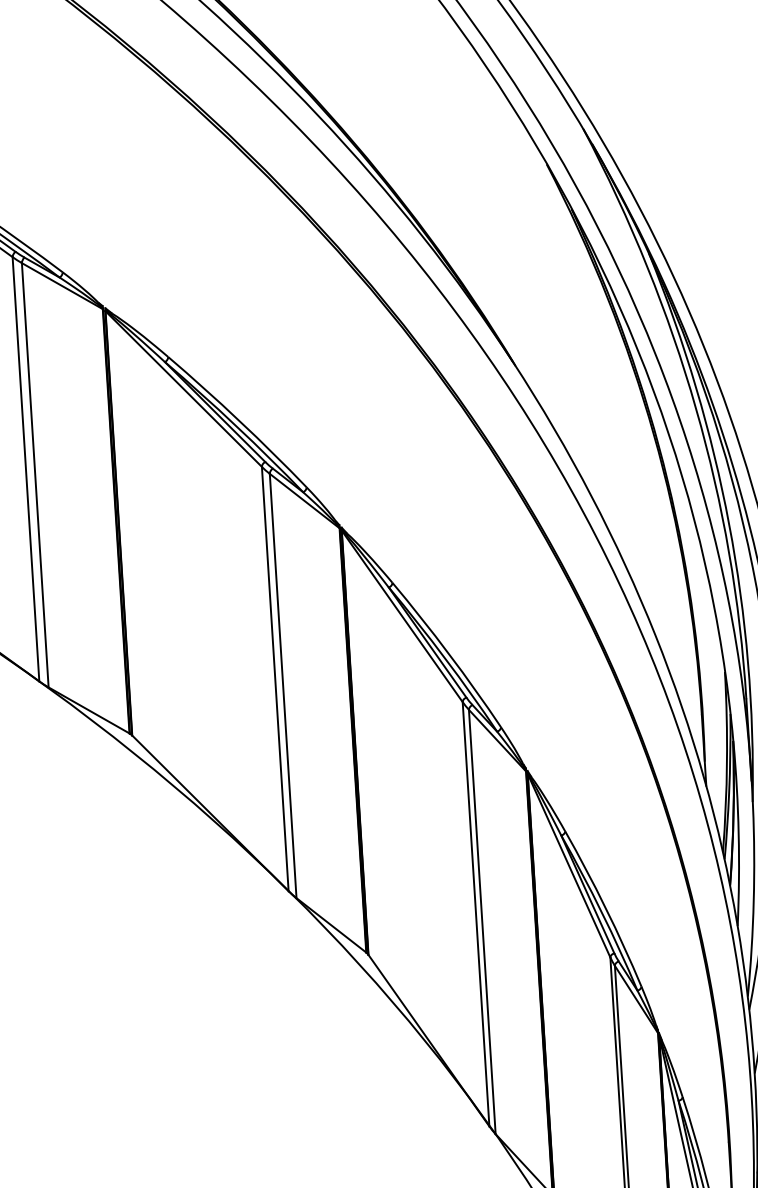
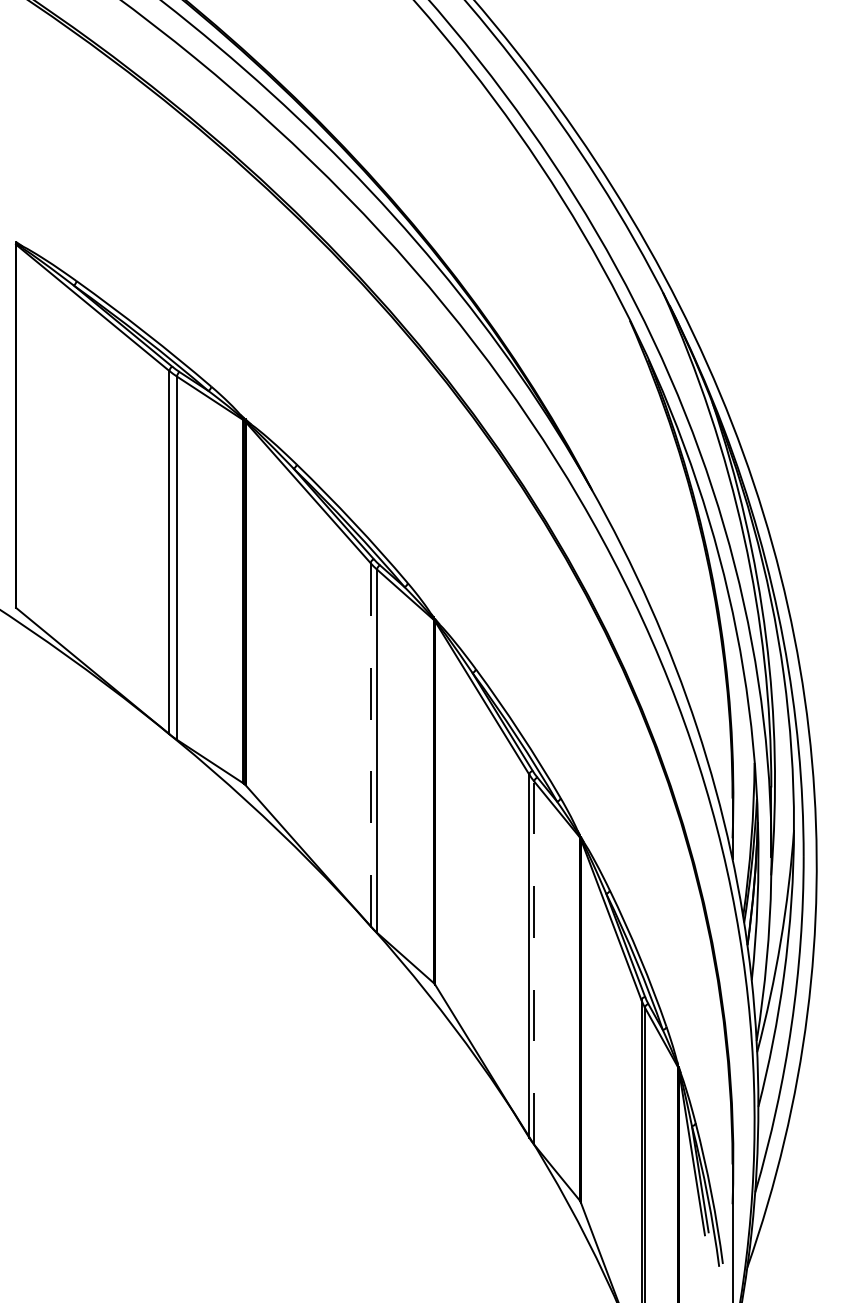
line: (274, 678) -> (370, 744), solid -> dashed
line: (482, 922) -> (534, 963), solid -> dashed

